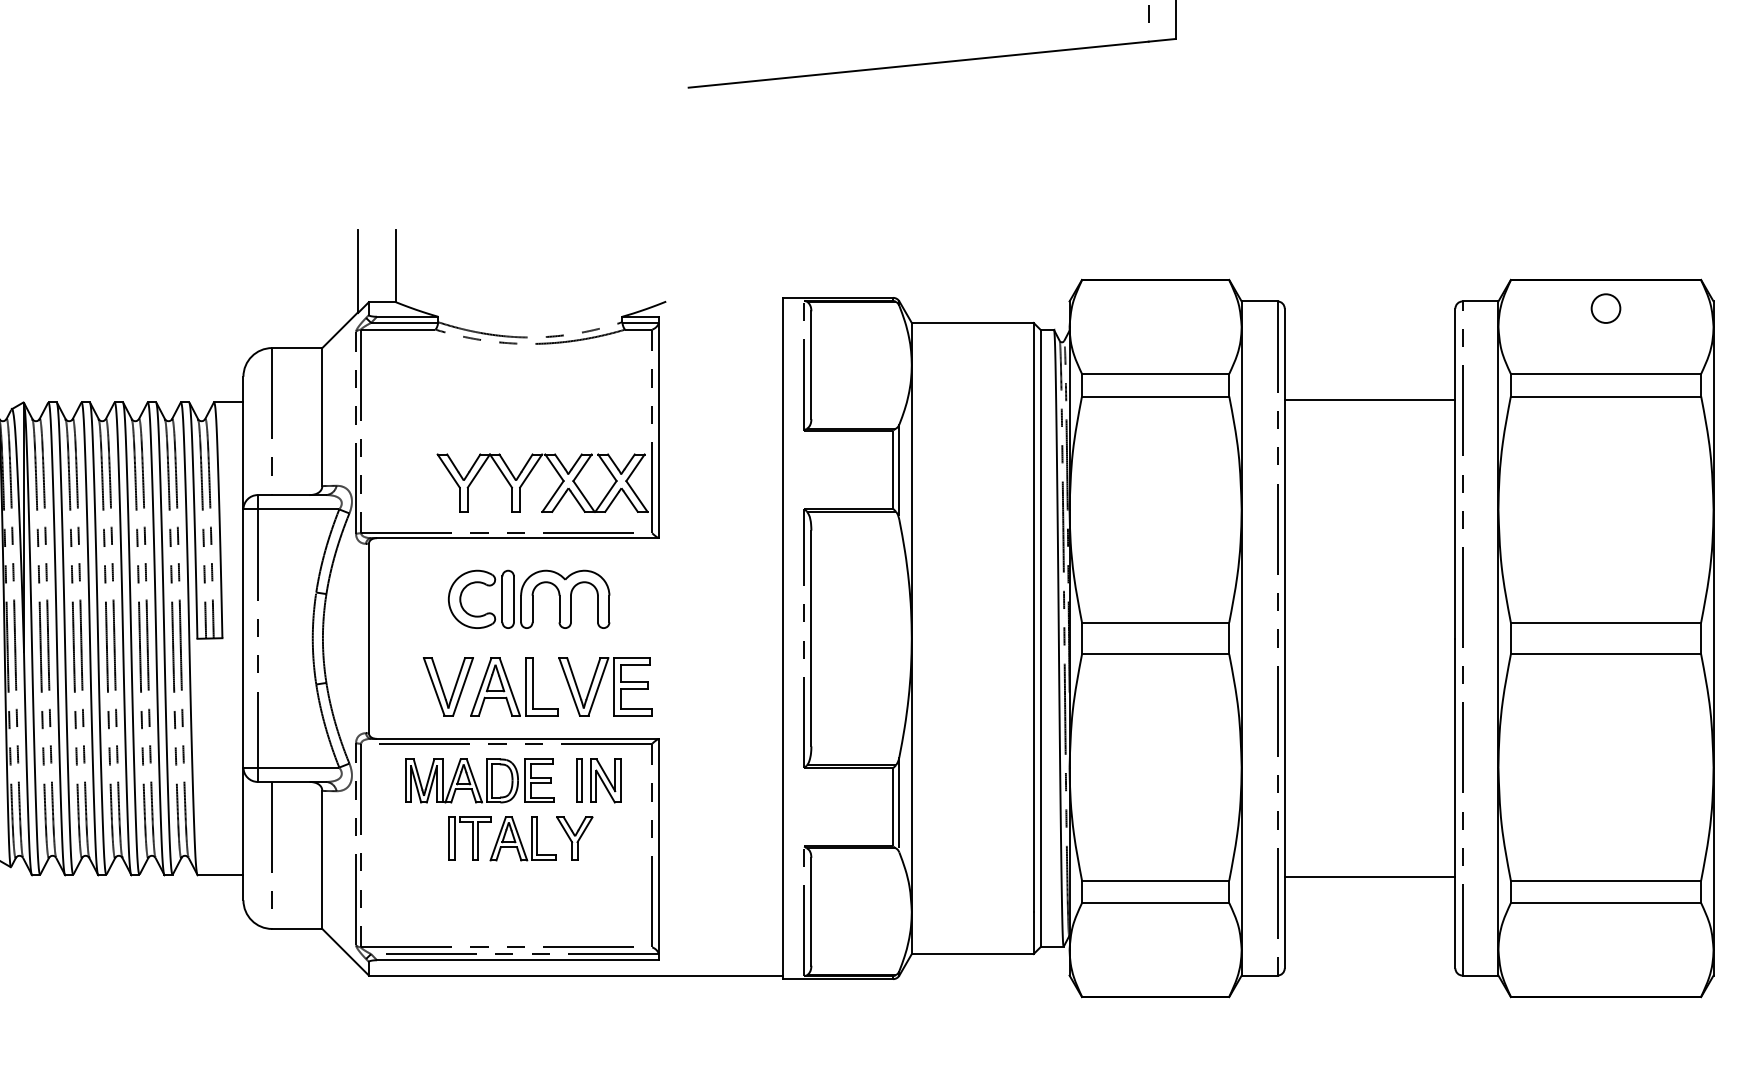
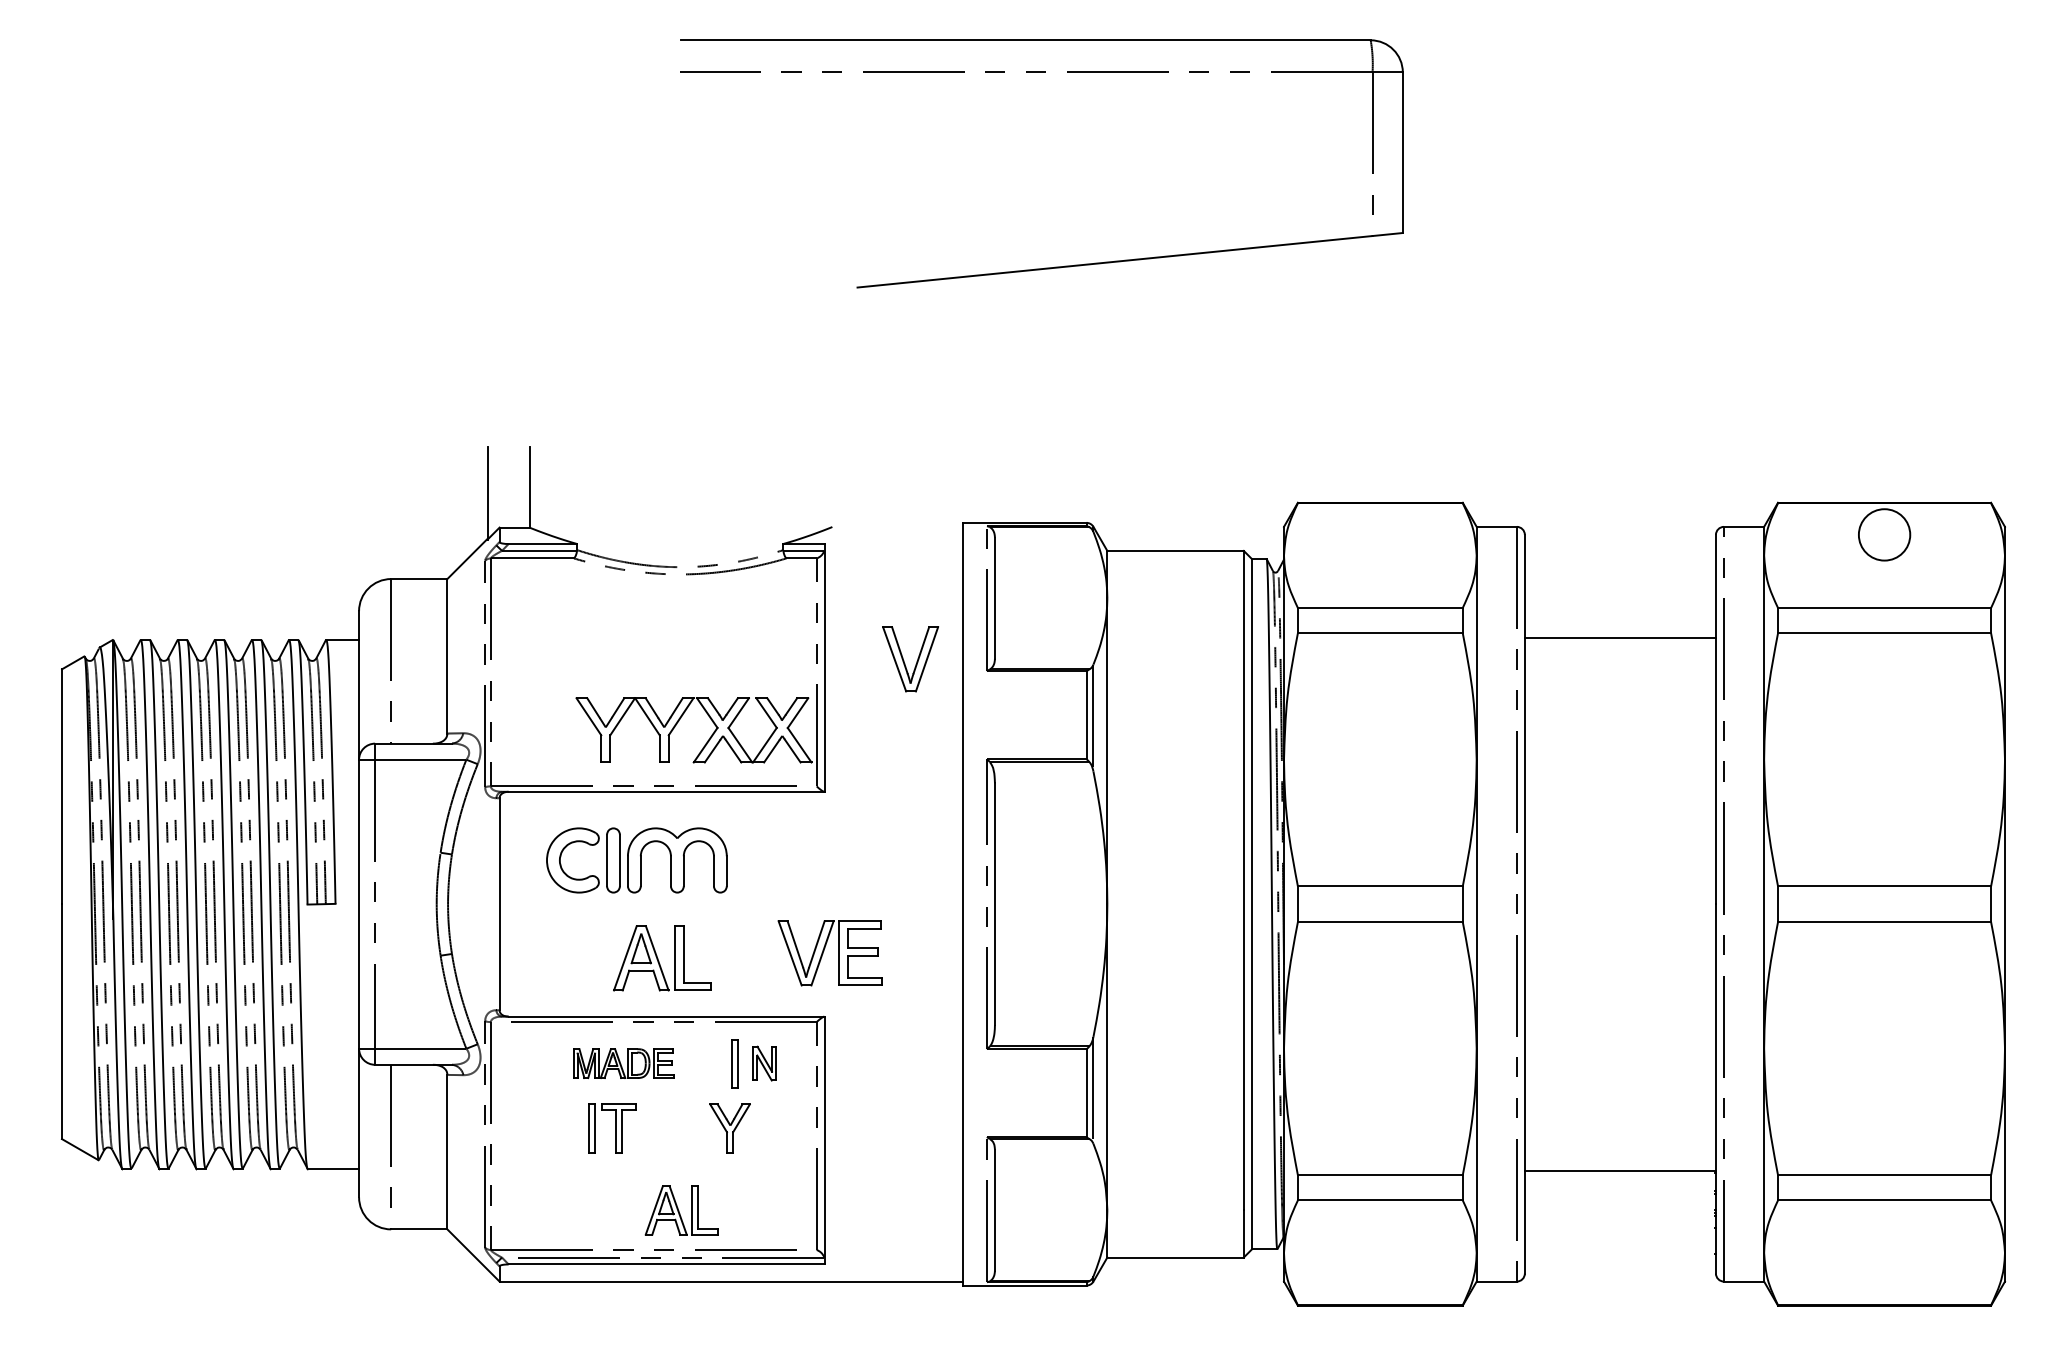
circle: (1605, 308) -> (1884, 534), size x1.6
part: (528, 599) -> (636, 860), moved
part: (604, 686) -> (829, 953), moved
part: (443, 687) -> (904, 660), moved
part: (479, 780) -> (623, 1063), size x0.6
part: (605, 780) -> (764, 1063), size x0.7
part: (522, 838) -> (681, 1210), moved

